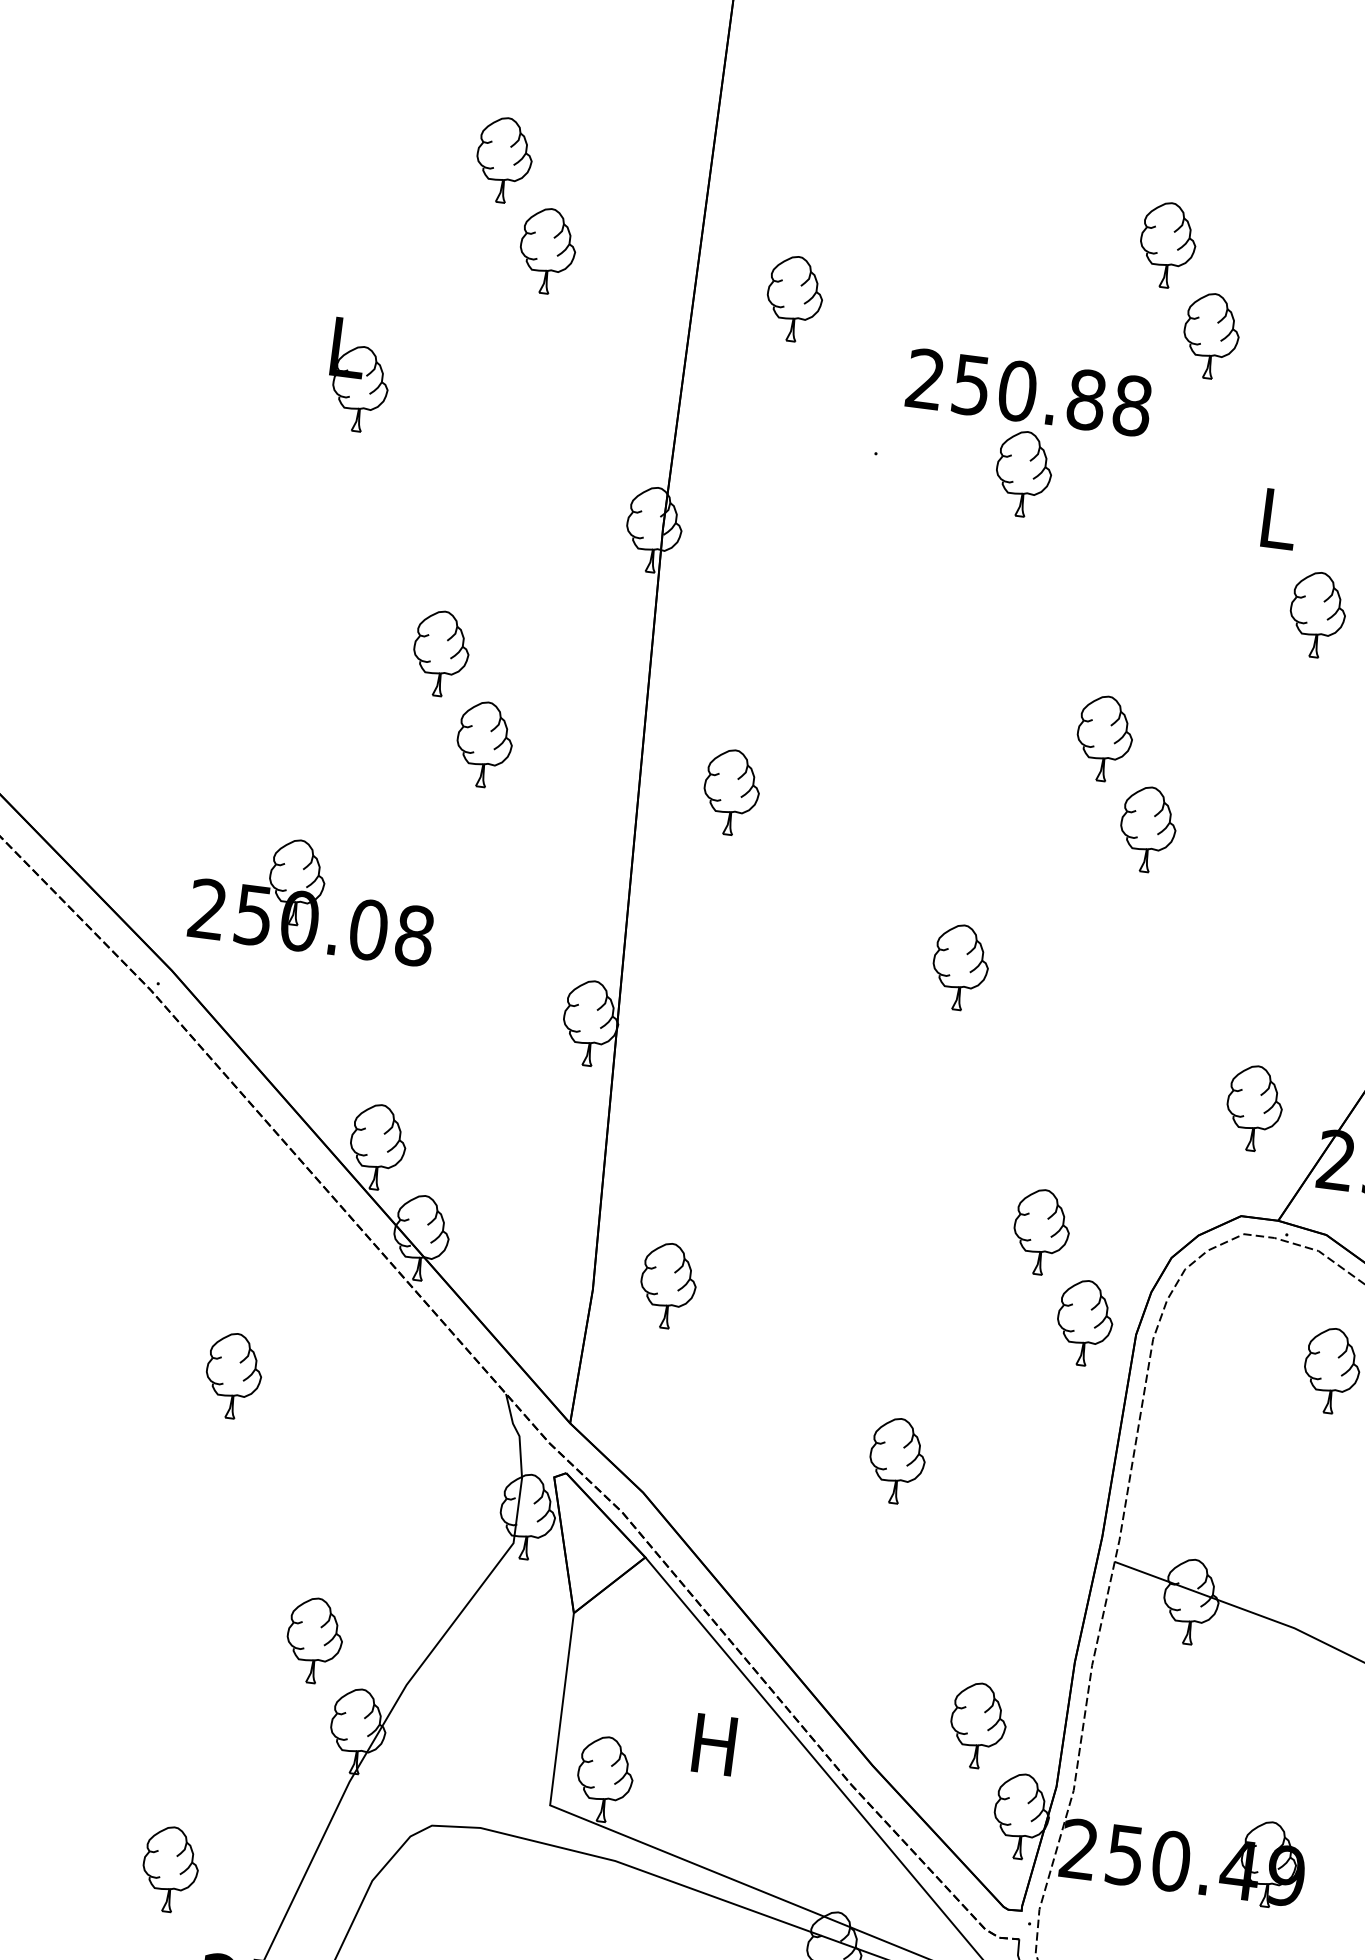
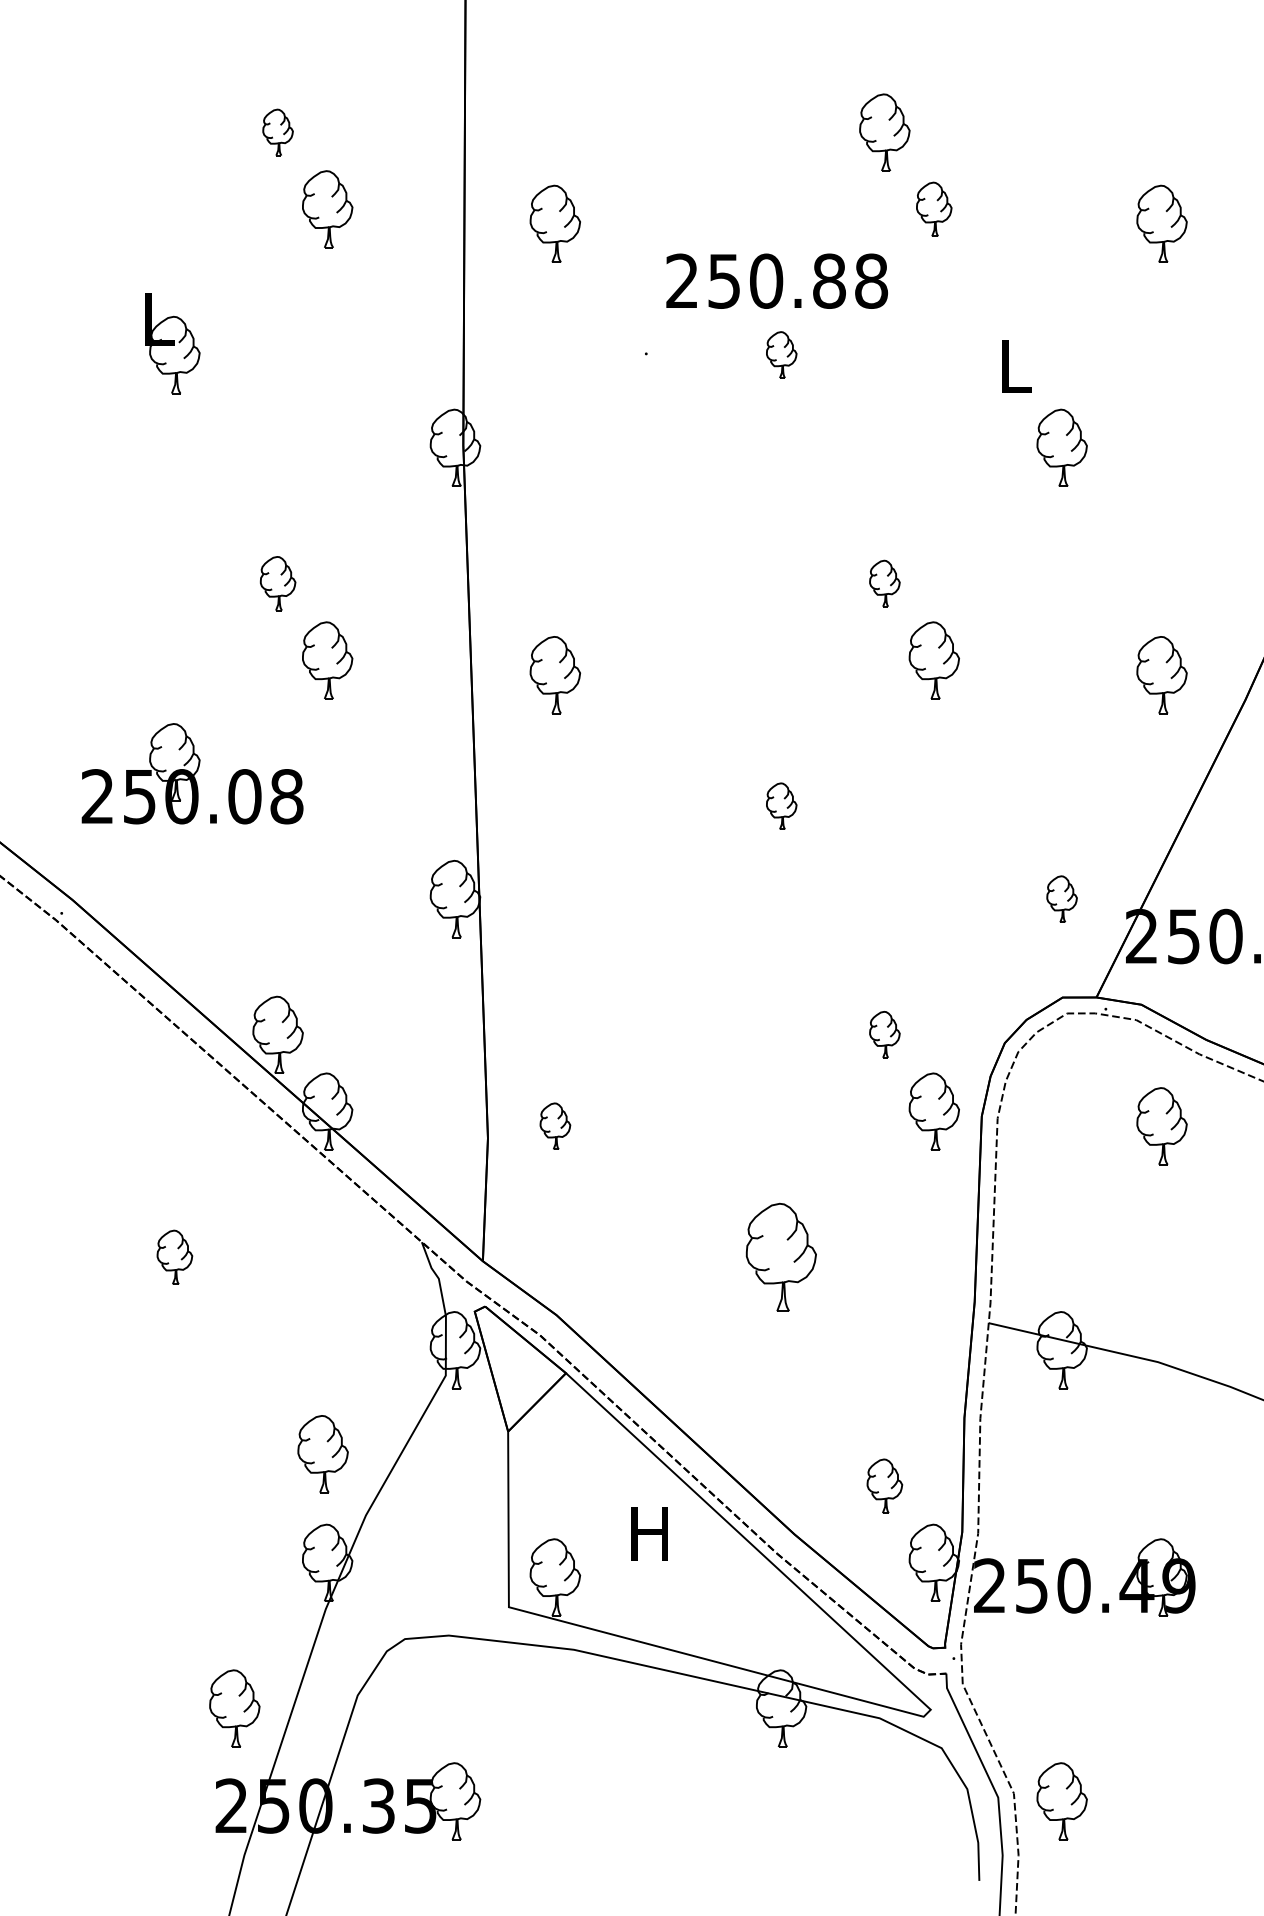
part: (503, 159) -> (277, 132), size x0.6
part: (1210, 336) -> (933, 209), size x0.7
part: (1023, 473) -> (781, 354), size x0.6
part: (440, 653) -> (277, 583), size x0.7
part: (1104, 738) -> (884, 583), size x0.6
part: (314, 897) -> (192, 773), moved
part: (960, 967) -> (781, 806), size x0.6
part: (1253, 1108) -> (1061, 899), size x0.6
part: (1041, 1231) -> (884, 1034), size x0.6
part: (668, 1286) -> (555, 1126), size x0.6
part: (233, 1375) -> (174, 1257), size x0.7
part: (897, 1461) -> (781, 1257), size x1.4
part: (313, 1640) -> (322, 1454), moved
part: (977, 1725) -> (884, 1486), size x0.7
part: (170, 1869) -> (234, 1708), moved

